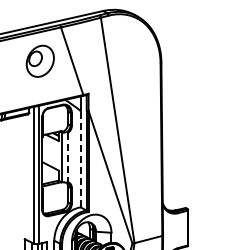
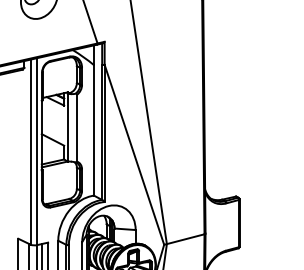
line: (68, 157) -> (77, 128), dashed -> solid
line: (80, 158) -> (93, 129), dashed -> solid

